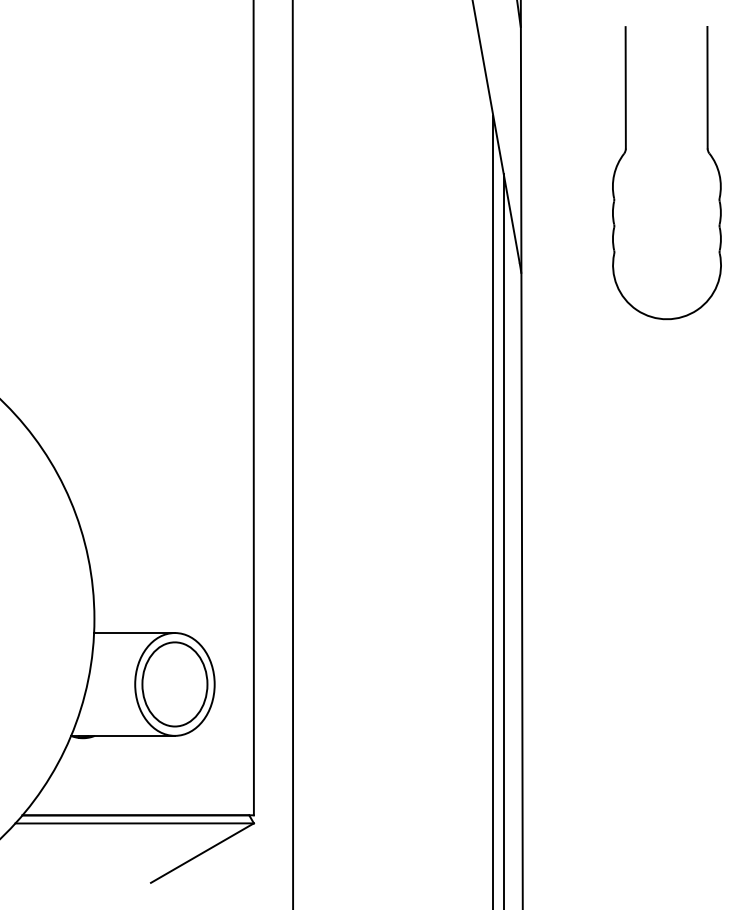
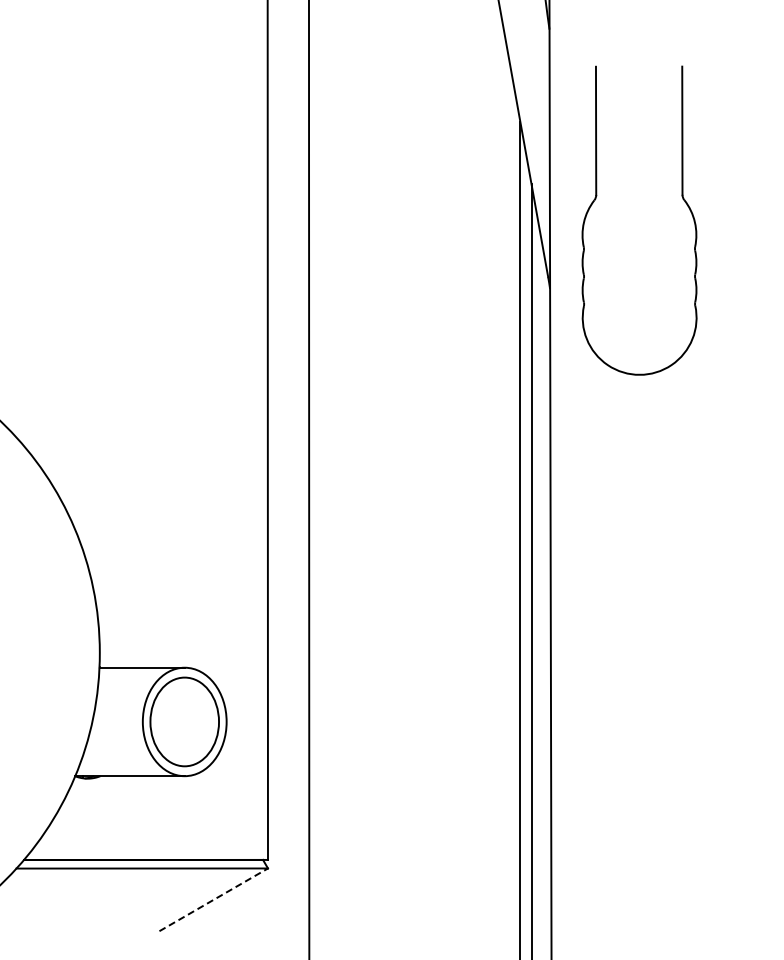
part: (626, 152) -> (596, 199), moved
line: (202, 852) -> (213, 899), solid -> dashed

